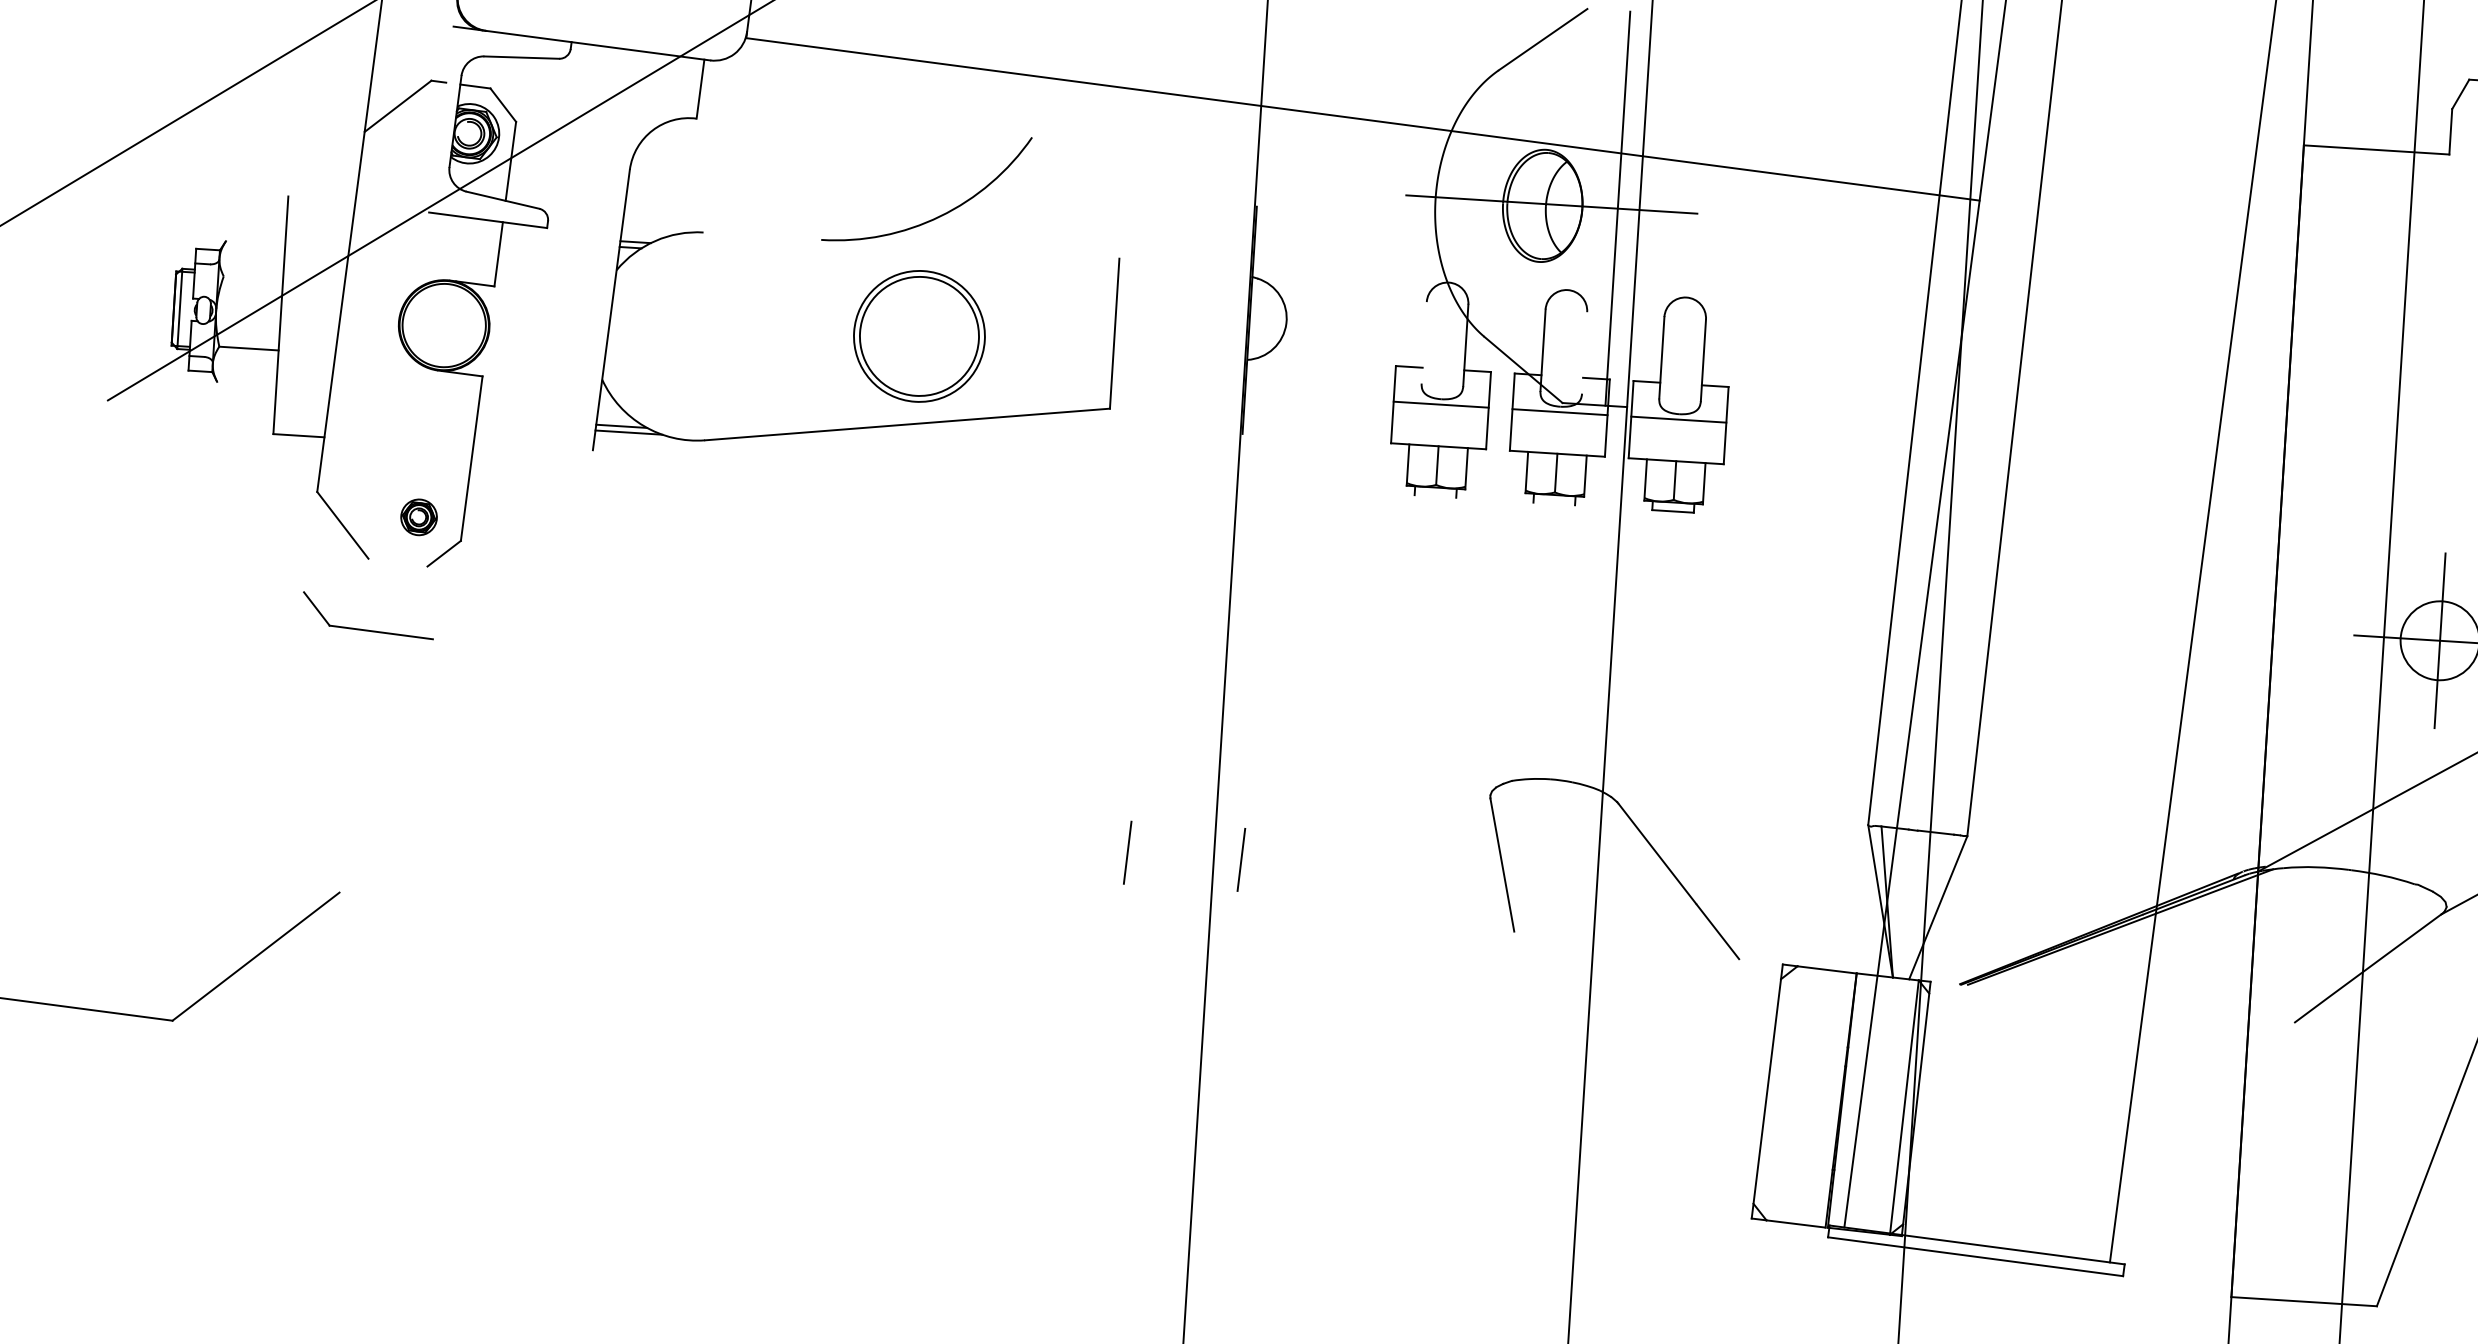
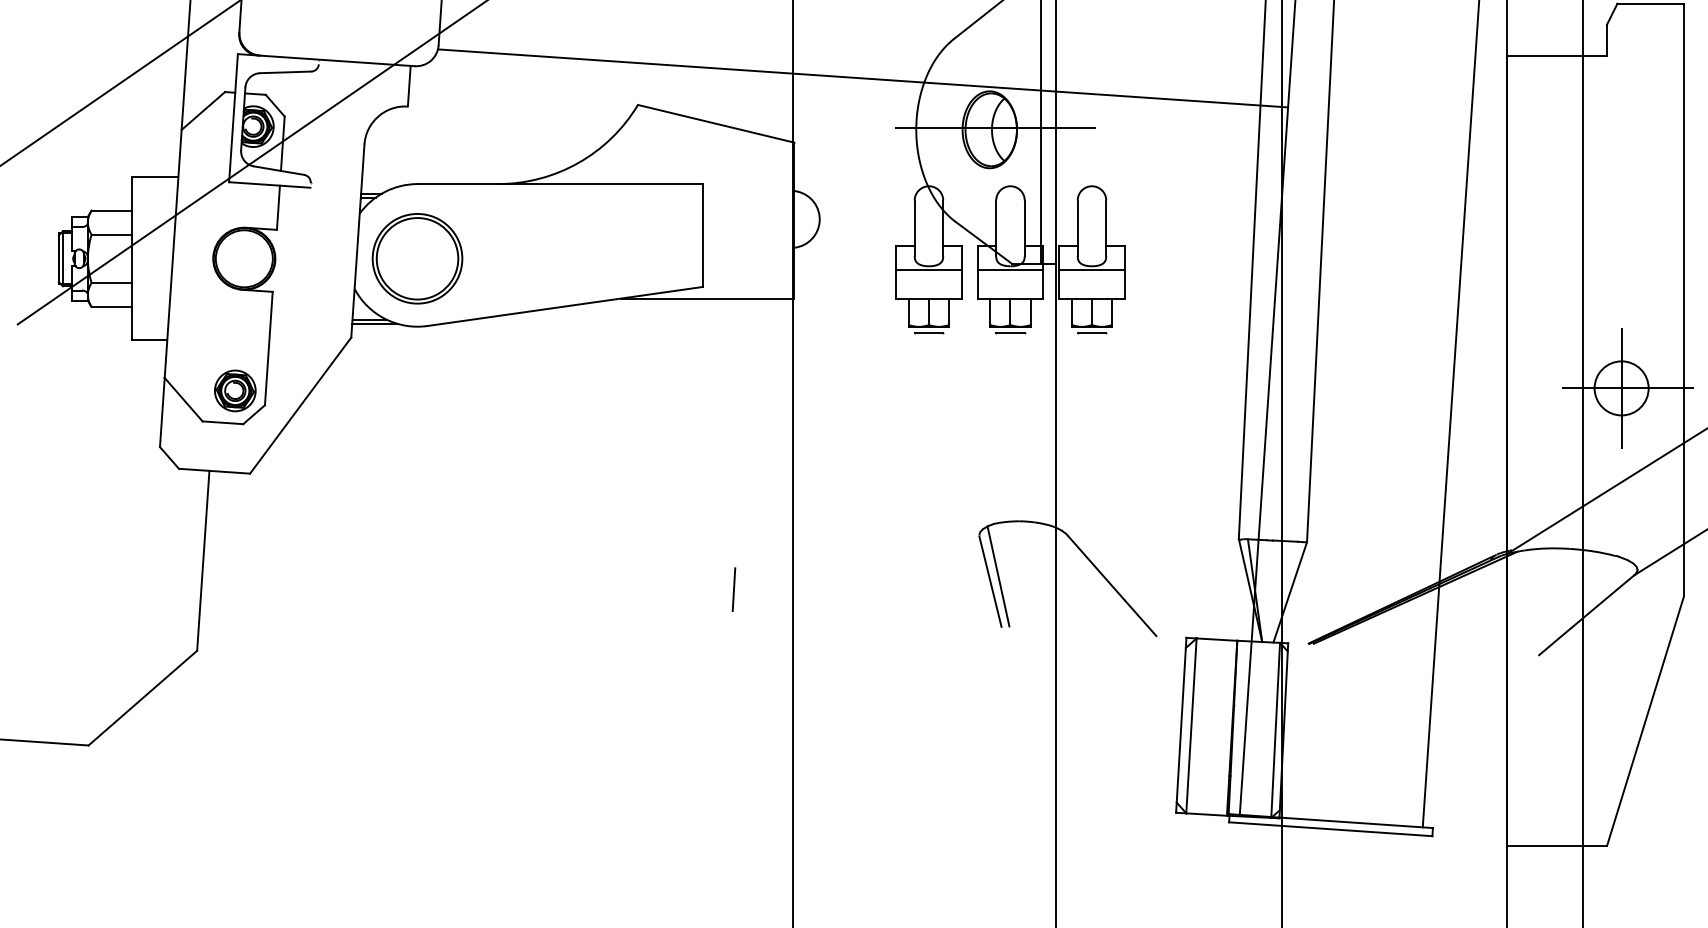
line: (441, 120) -> (233, 118), added
line: (1144, 171) -> (716, 123), added
line: (322, 198) -> (155, 177), added
line: (255, 242) -> (111, 210), added
line: (910, 246) -> (559, 184), added
line: (252, 277) -> (111, 234), added
part: (919, 335) -> (417, 258), moved
line: (1423, 342) -> (914, 228), added
line: (1584, 352) -> (1024, 228), added
line: (246, 384) -> (111, 307), added
line: (1115, 425) -> (707, 298), added
line: (1434, 495) -> (928, 332), added
line: (1554, 503) -> (1010, 332), added
part: (419, 516) -> (235, 390), size x1.67
line: (310, 542) -> (162, 412), added
line: (512, 544) -> (300, 405), added
line: (397, 562) -> (222, 422), added
line: (357, 761) -> (203, 560), added
line: (1514, 857) -> (998, 576), added
line: (1240, 859) -> (811, 589), removed
line: (1782, 1092) -> (1191, 725), added

